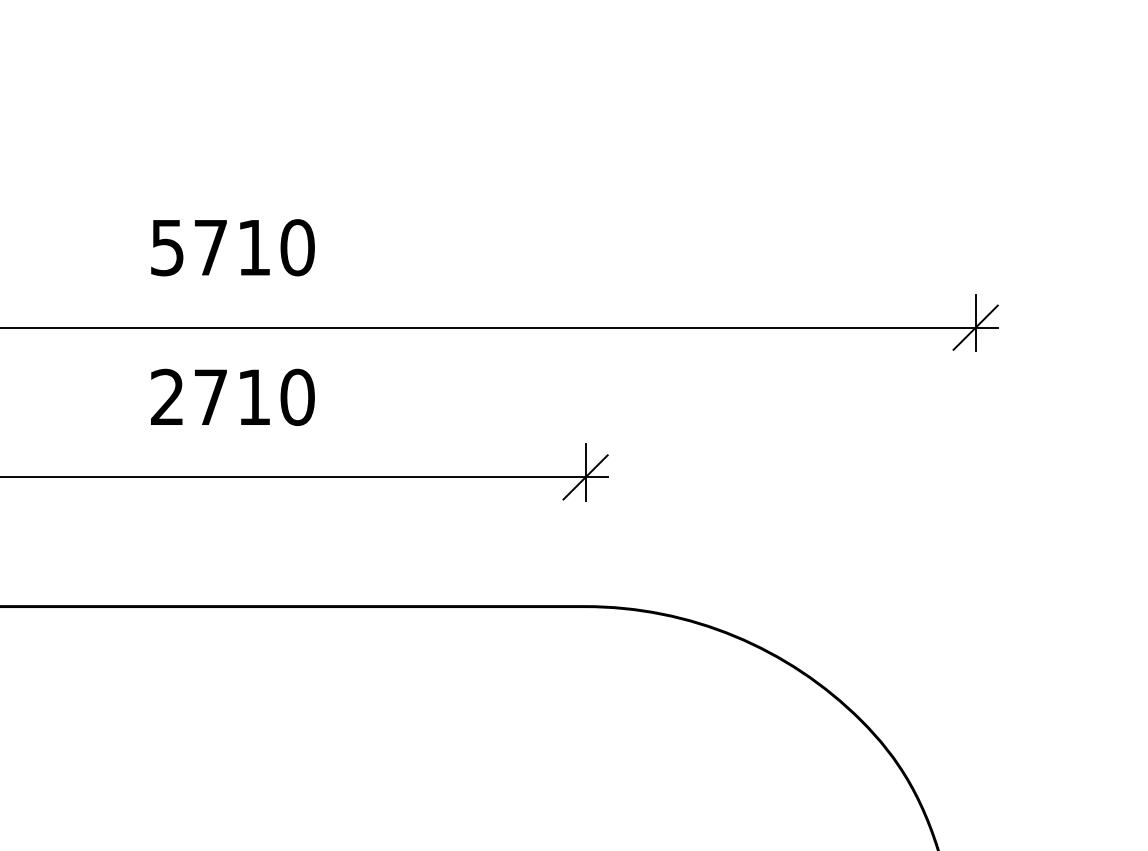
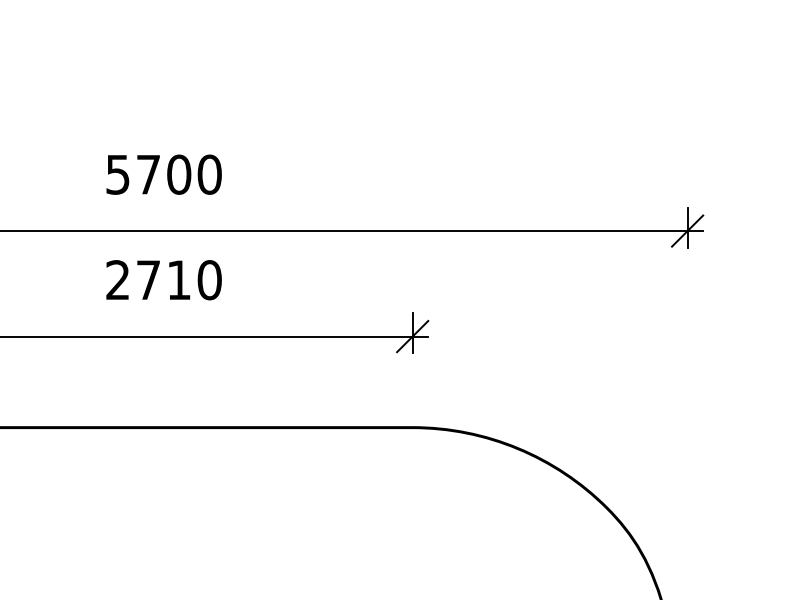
text: (254, 247) -> (179, 174), 5710 -> 5700

